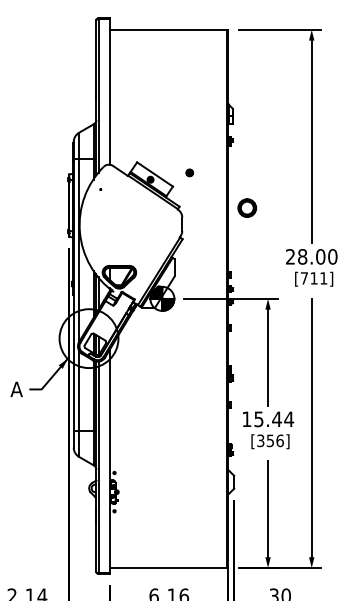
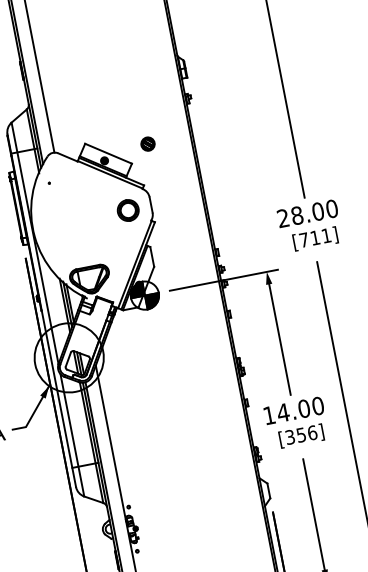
part: (189, 172) -> (147, 143), size x1.67
part: (247, 207) -> (128, 209), moved
text: (274, 419) -> (301, 409), 15.44 -> 14.00

